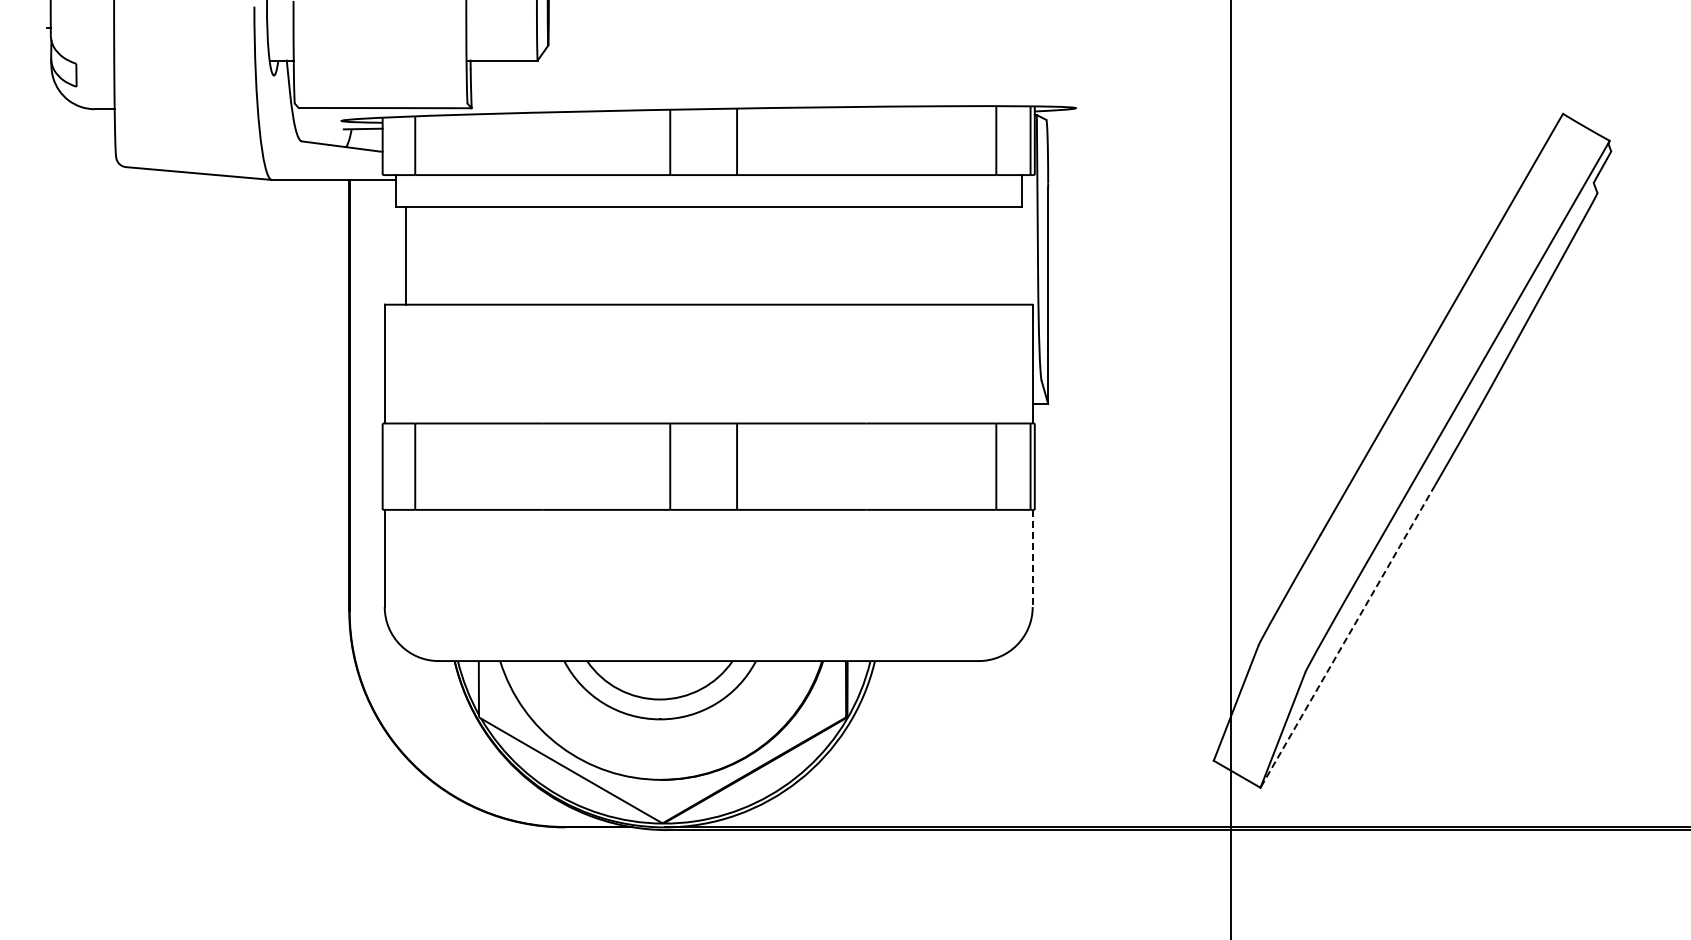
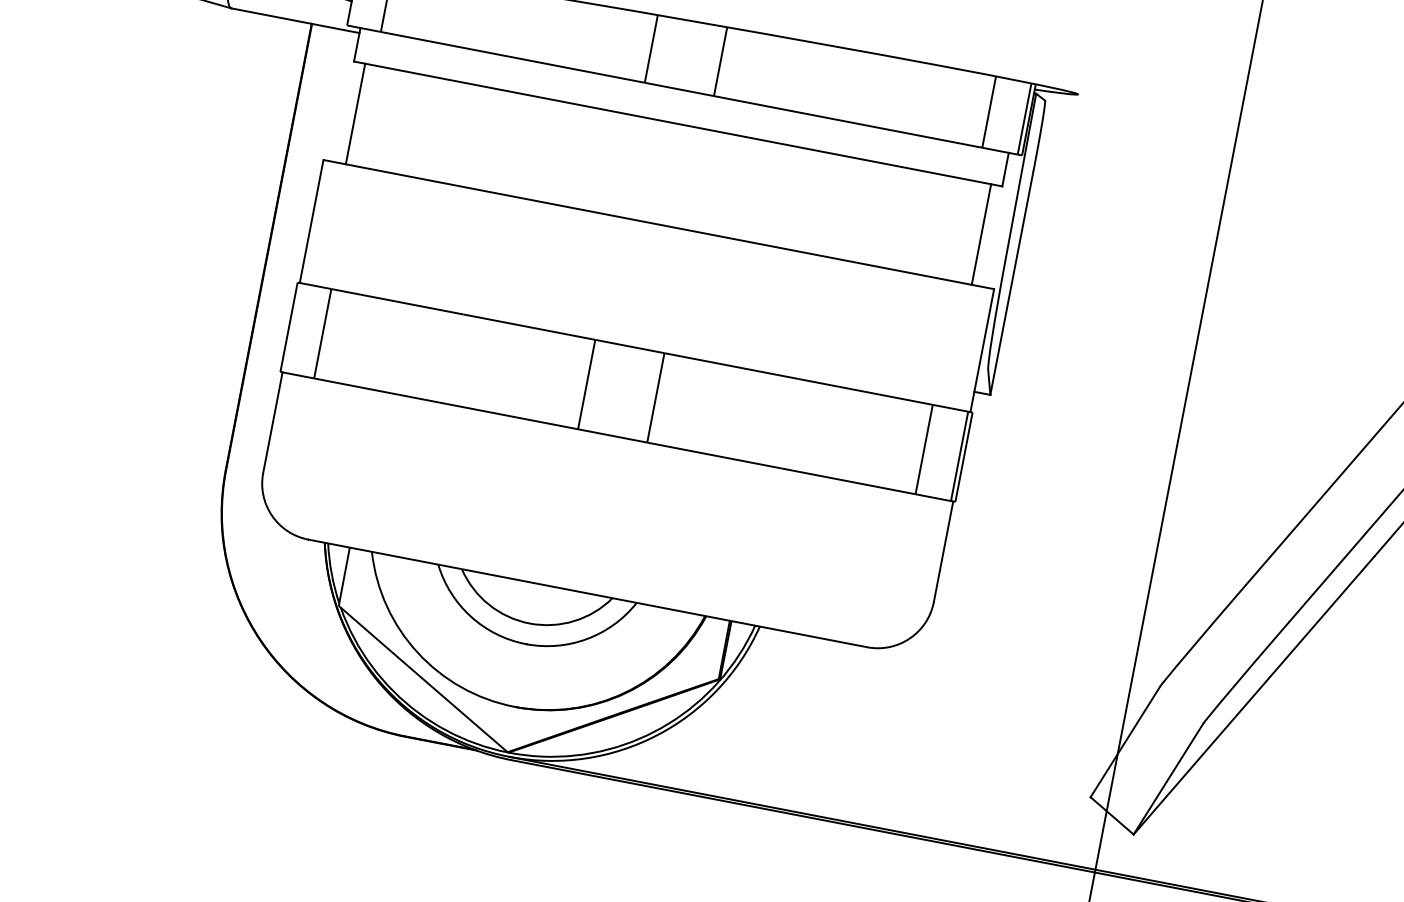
line: (1011, 255) -> (981, 234), added
line: (1032, 558) -> (943, 551), dashed -> solid
line: (1347, 636) -> (1253, 695), dashed -> solid

